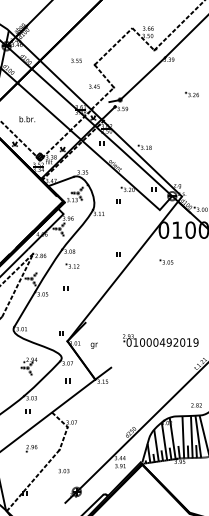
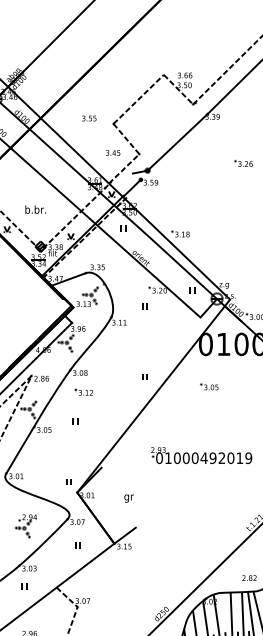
text: (27, 119) -> (35, 210), moved
part: (160, 340) -> (201, 455), moved
text: (93, 345) -> (127, 498), moved

